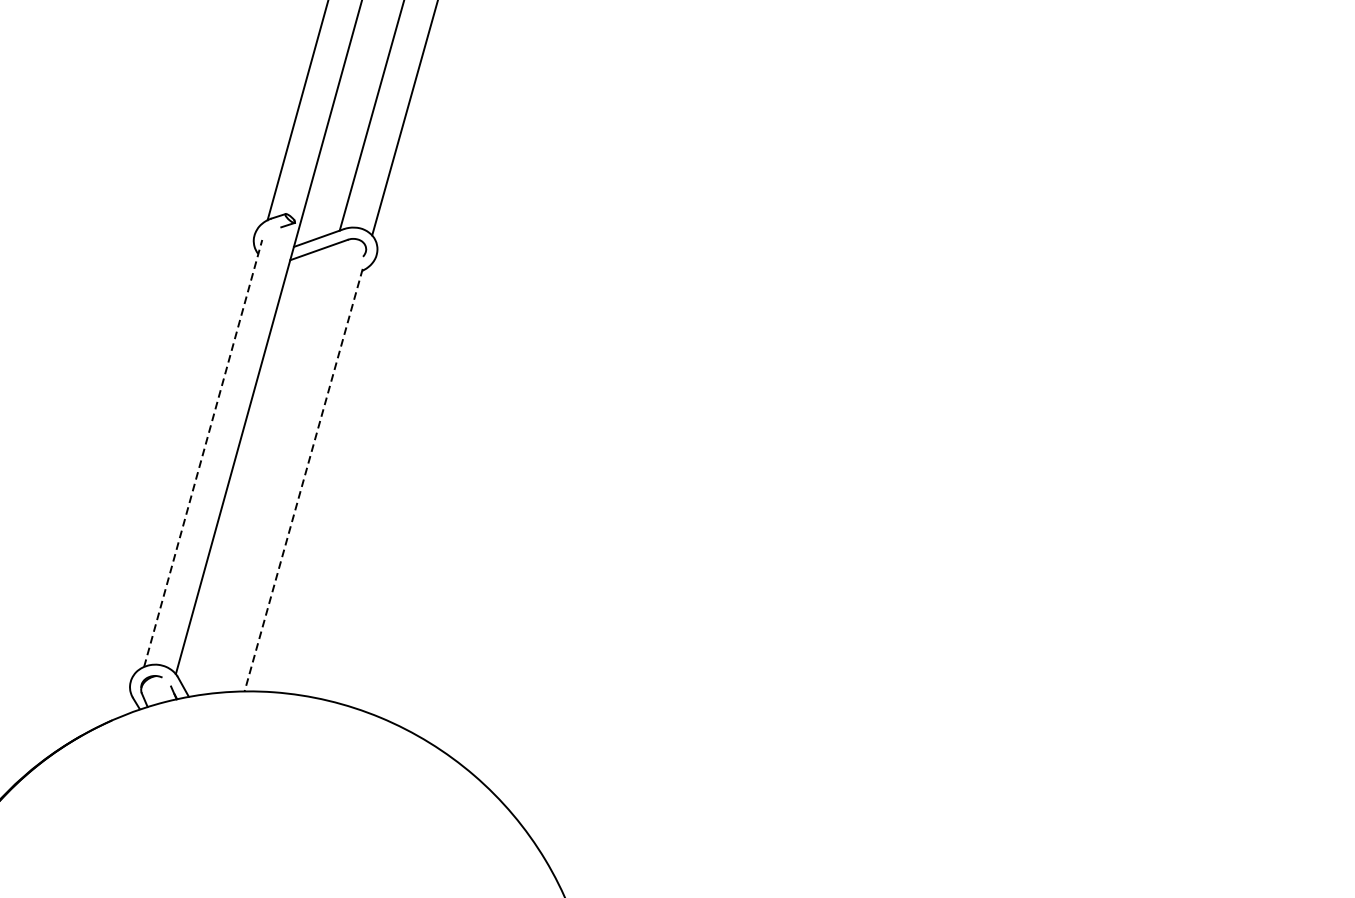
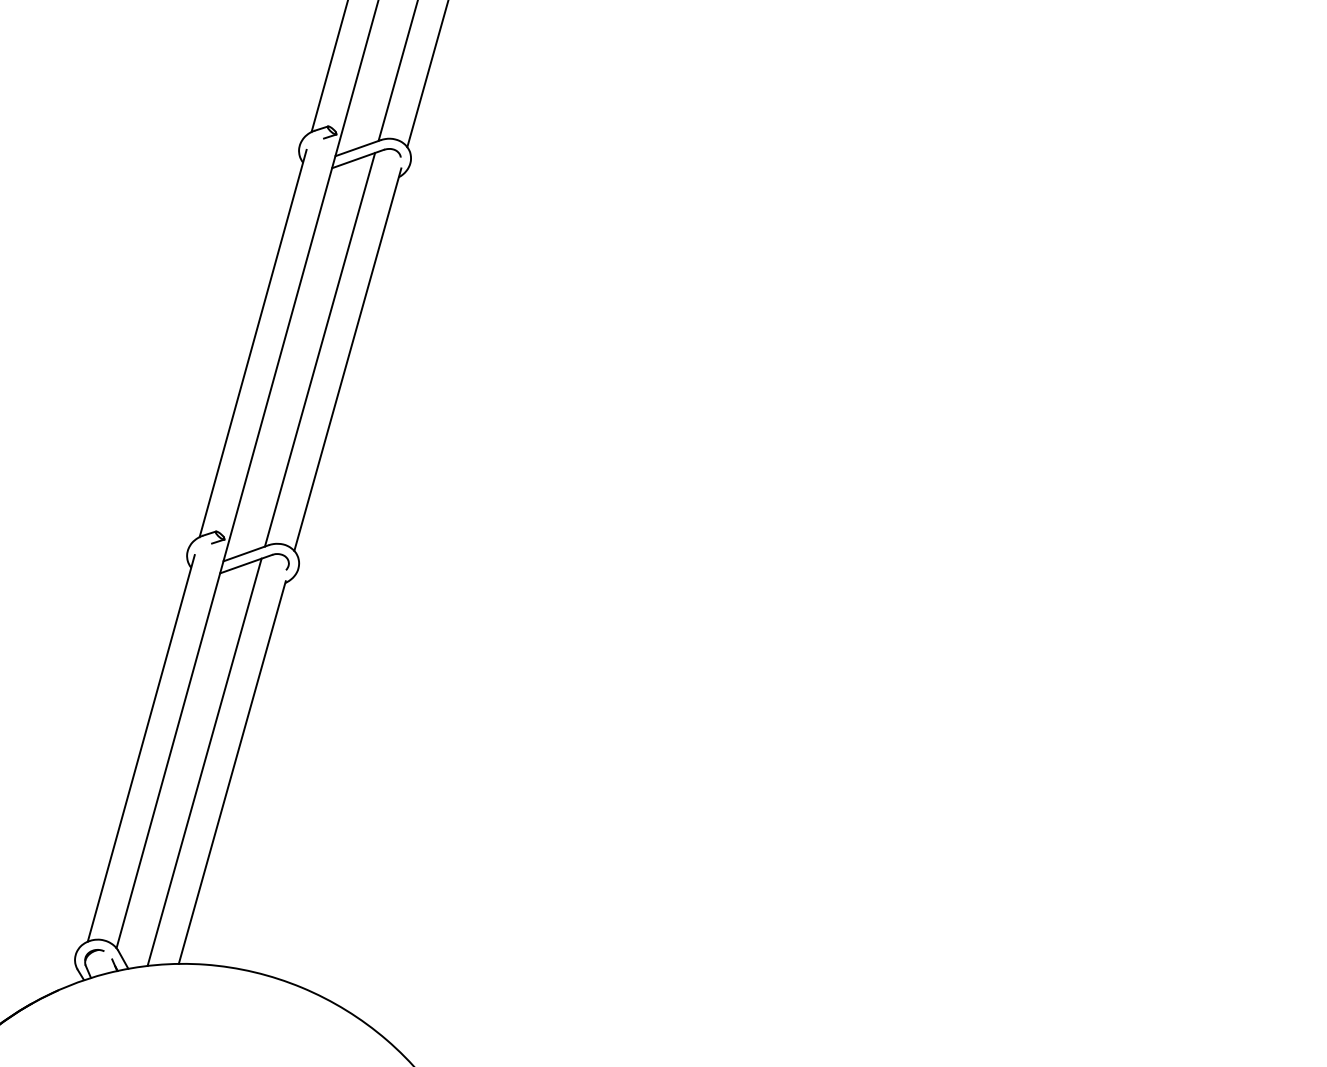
line: (203, 453) -> (141, 748), dashed -> solid
line: (272, 467) -> (204, 761), added
line: (303, 480) -> (232, 772), dashed -> solid

